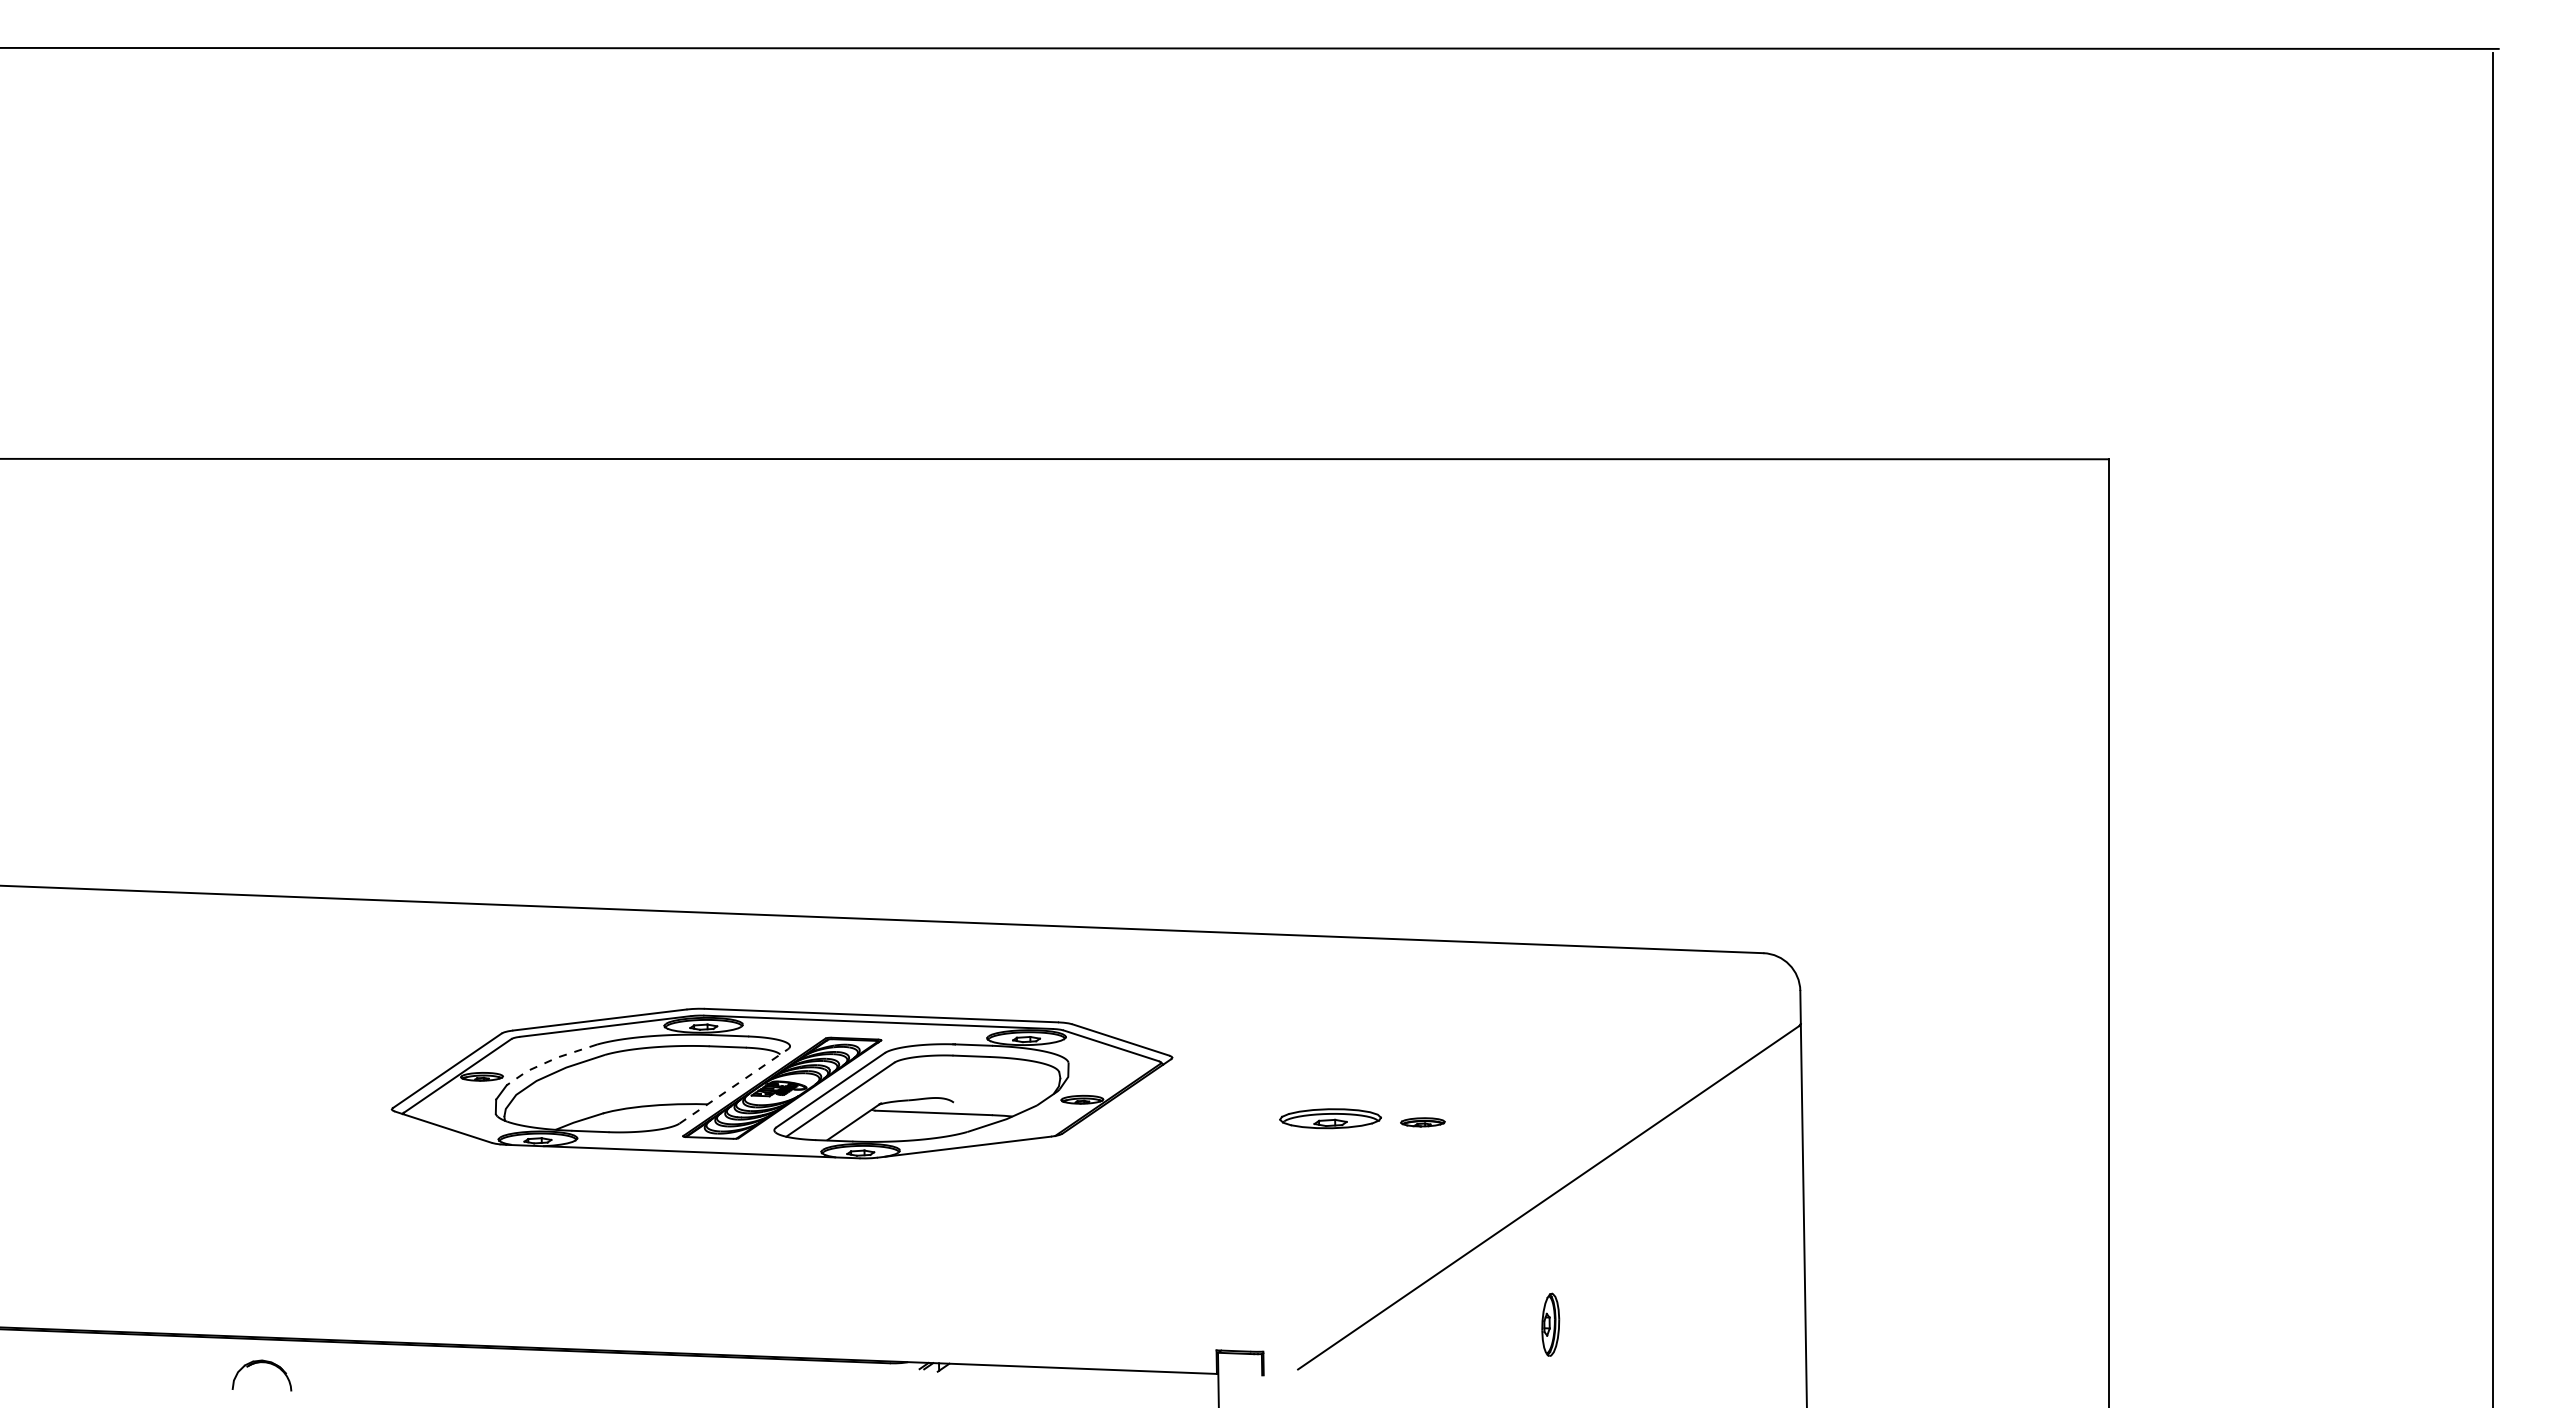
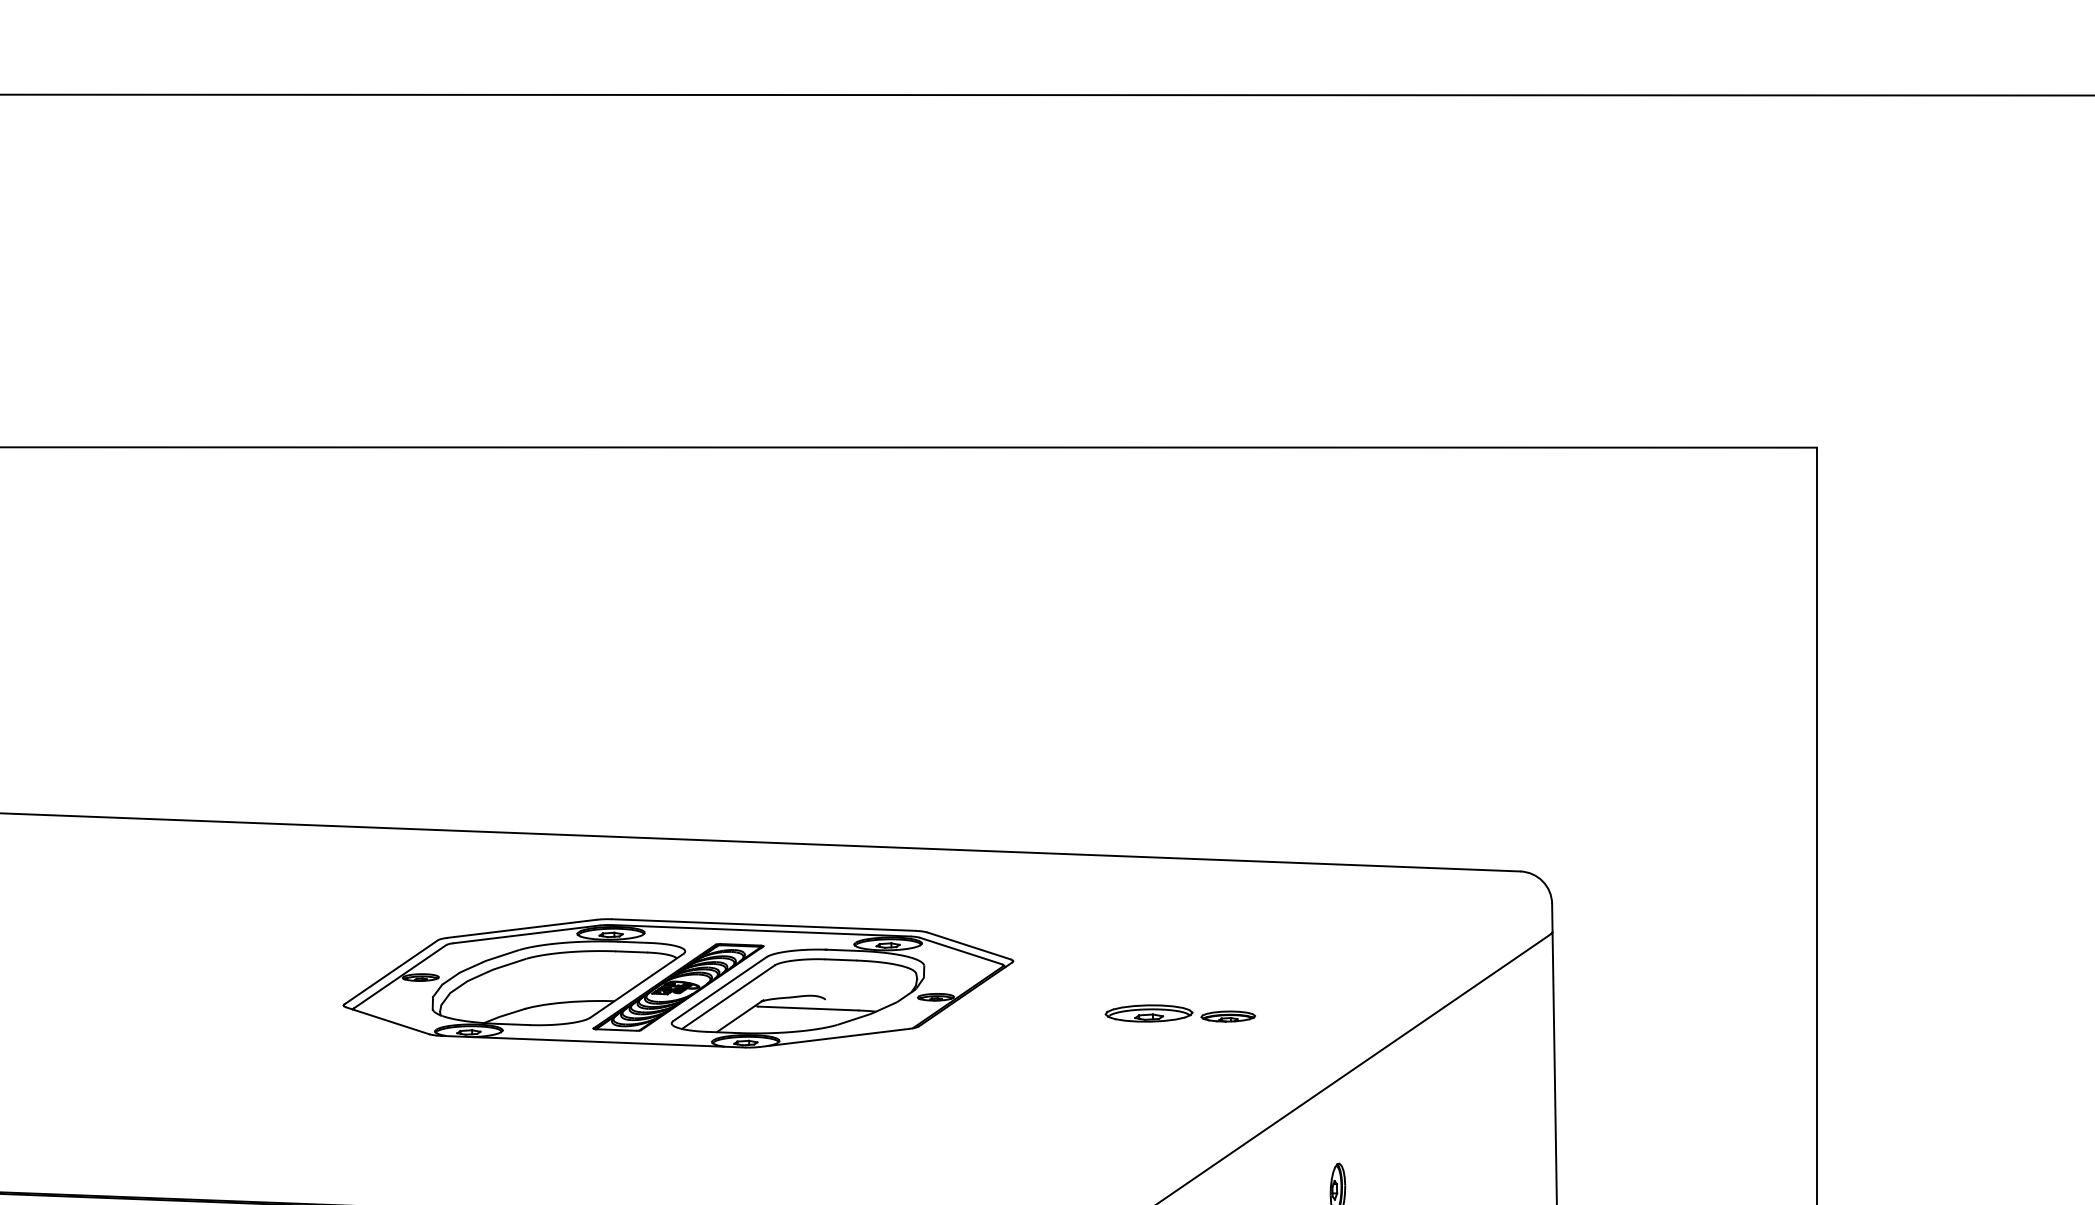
line: (549, 1061) -> (478, 964), dashed -> solid
line: (733, 1086) -> (636, 985), dashed -> solid
part: (1422, 1122) -> (1227, 1016), size x1.43

